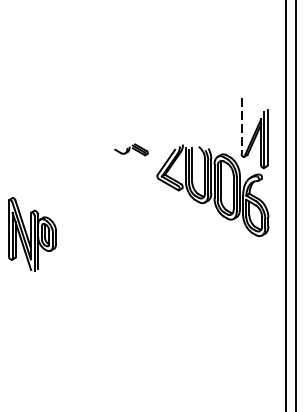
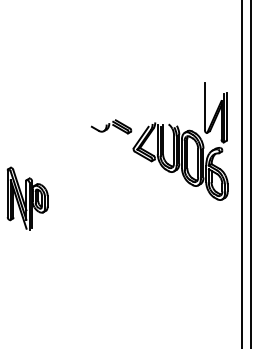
line: (241, 126) -> (204, 107), dashed -> solid
part: (131, 149) -> (111, 126), size x1.43

